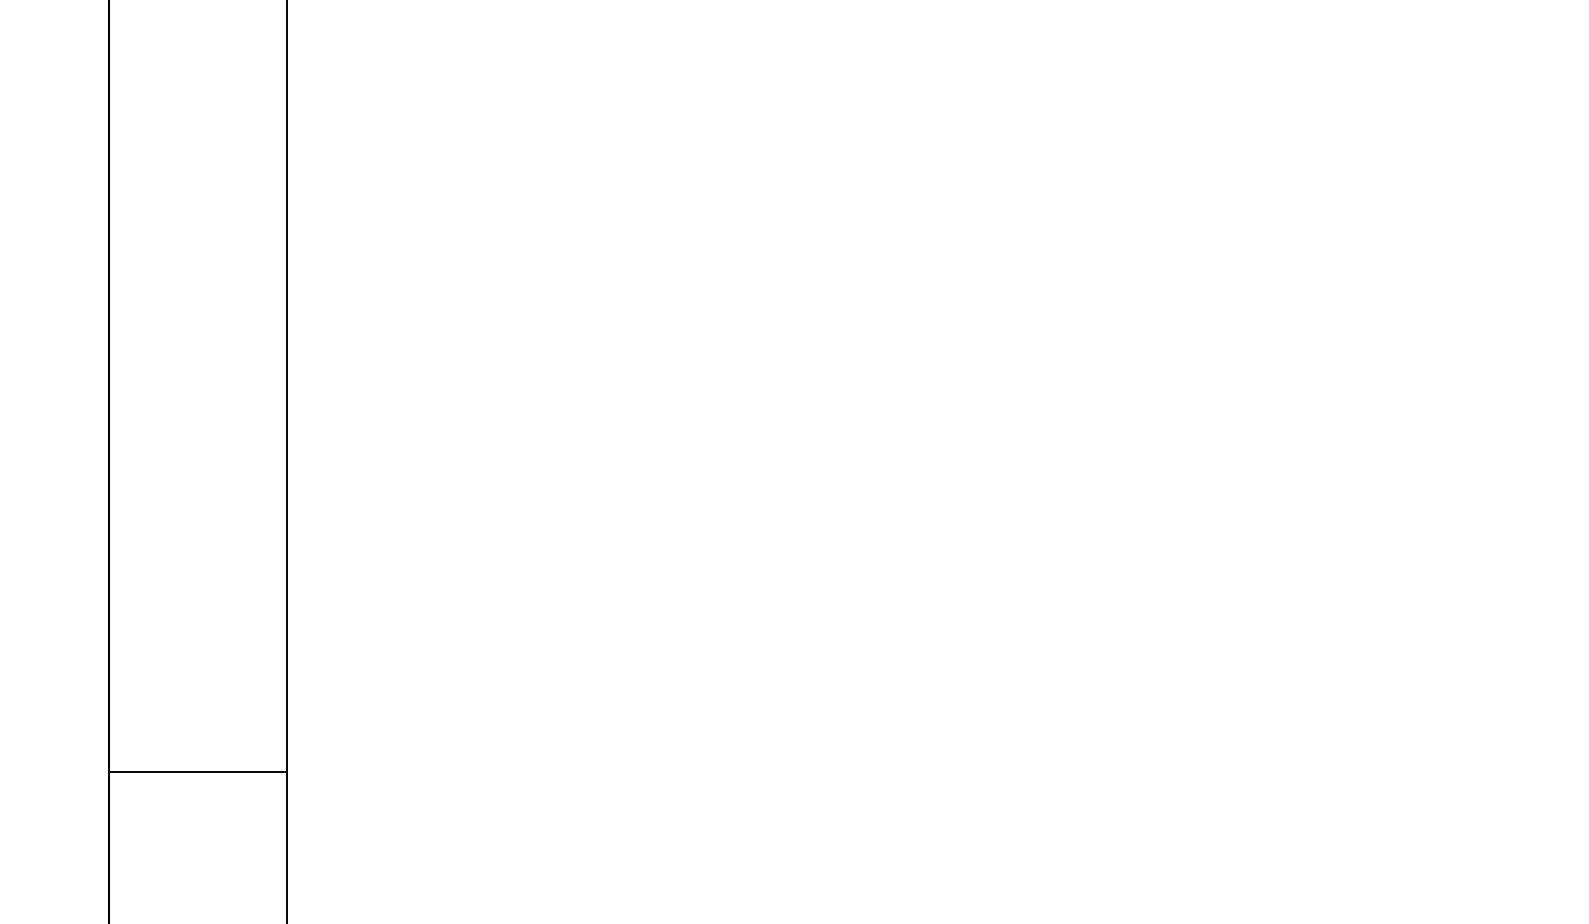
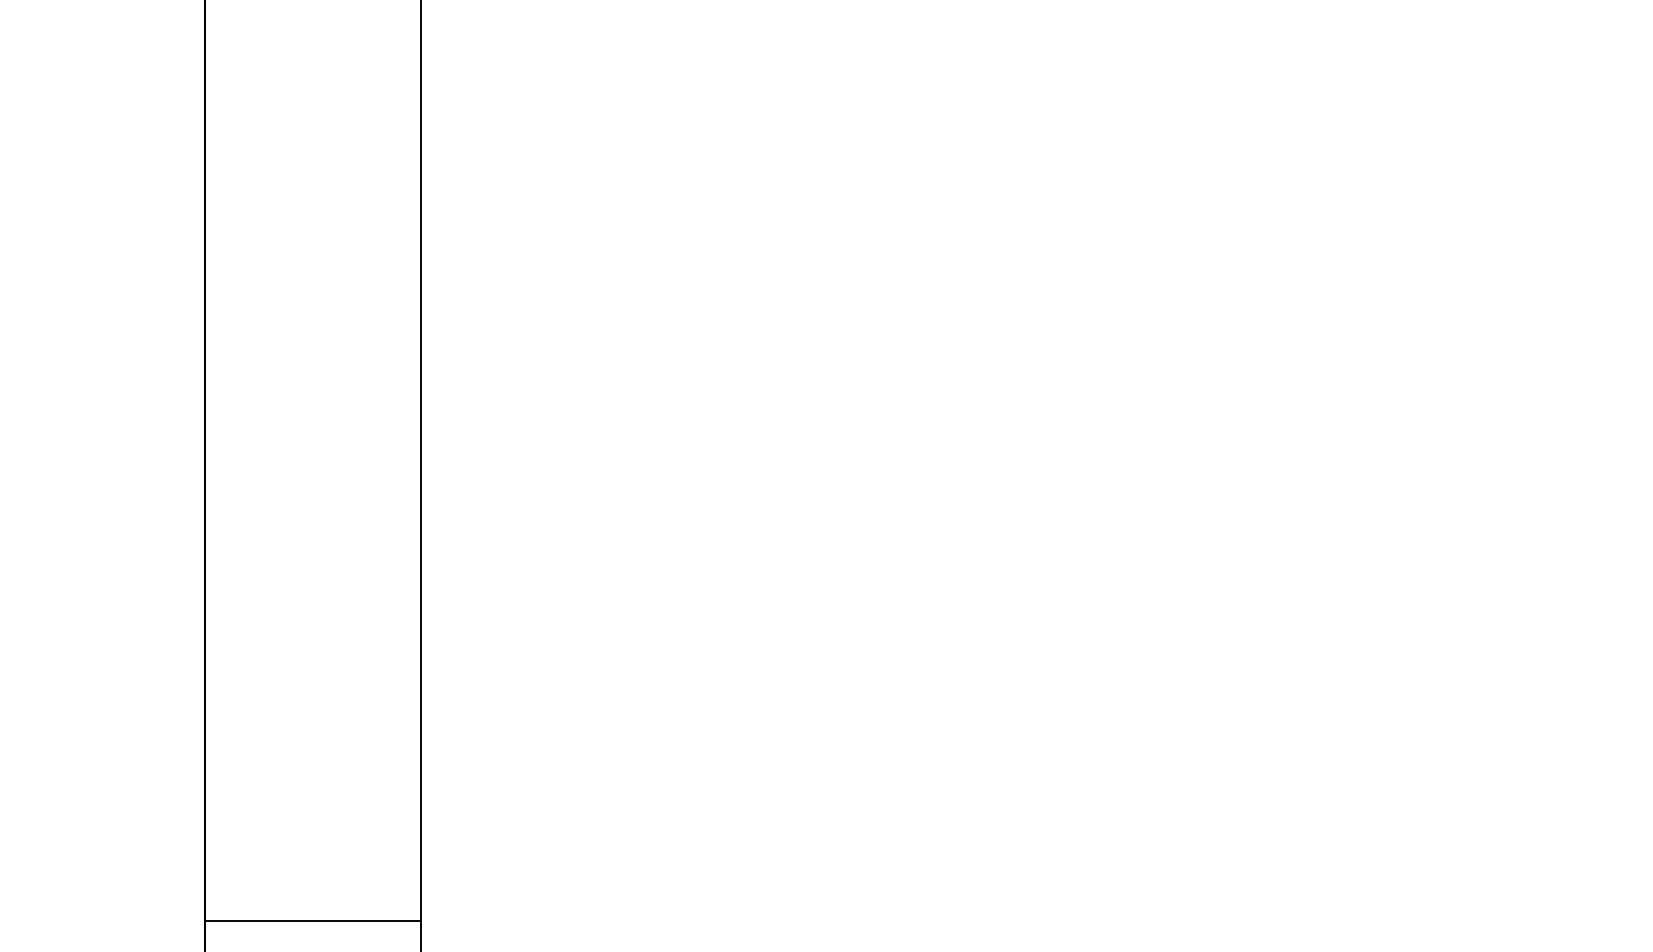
line: (198, 771) -> (313, 920), moved

